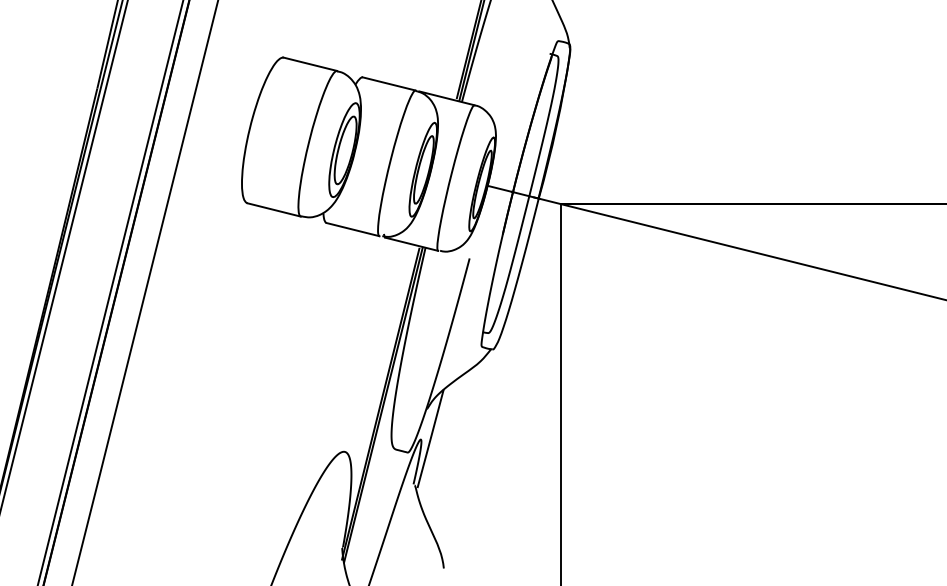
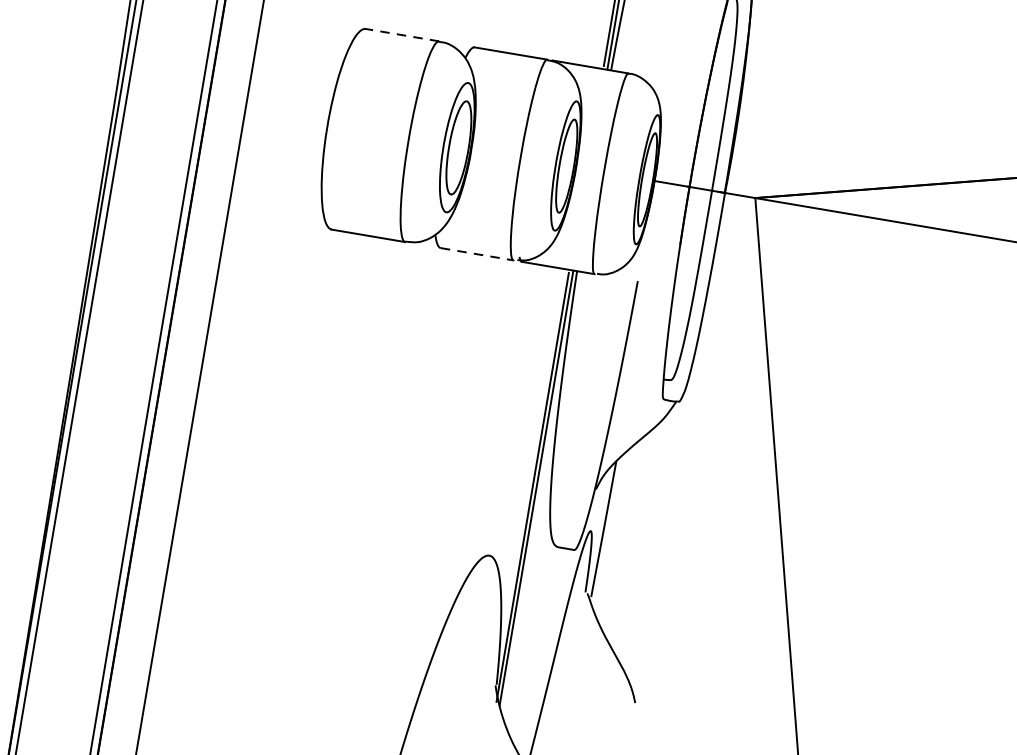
line: (310, 64) -> (402, 35), solid -> dashed
line: (353, 229) -> (477, 254), solid -> dashed

